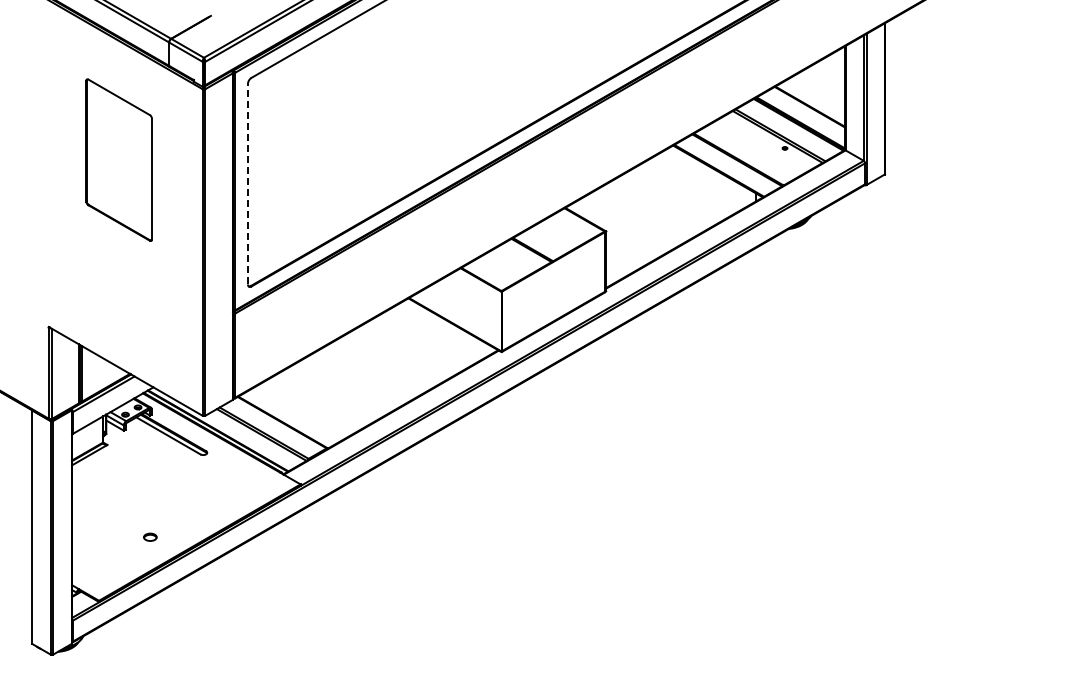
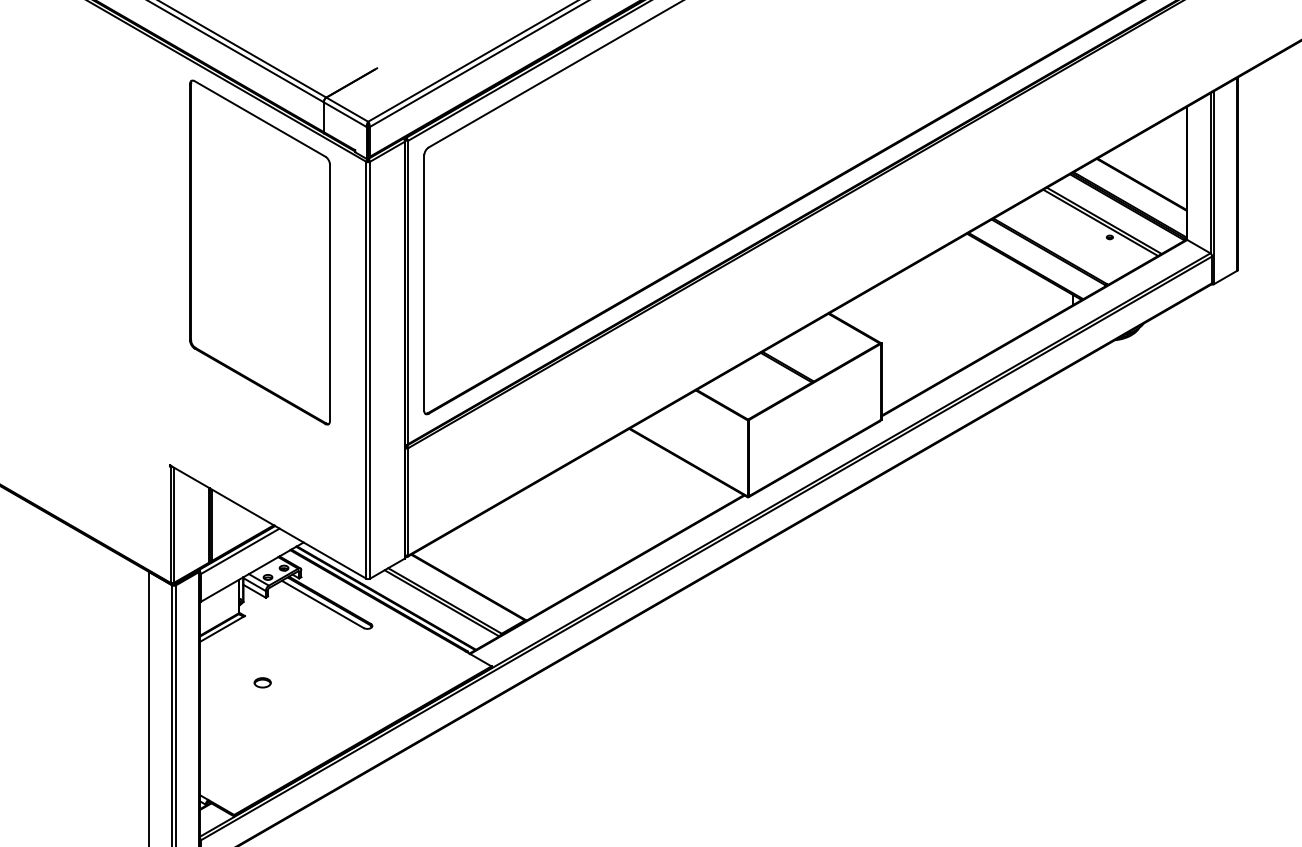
part: (118, 159) -> (259, 251), size x1.67
line: (247, 183) -> (423, 282), dashed -> solid
part: (150, 536) -> (262, 681), moved

